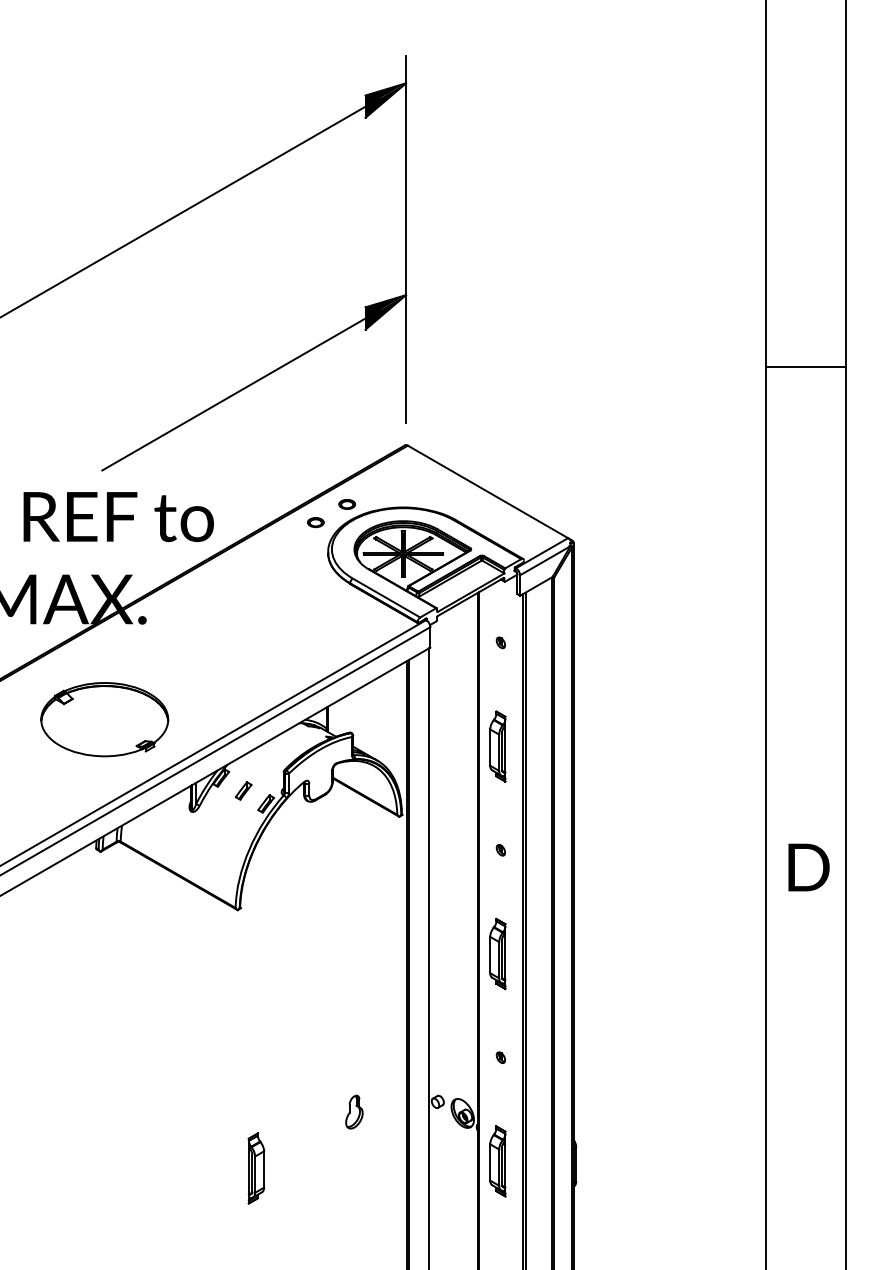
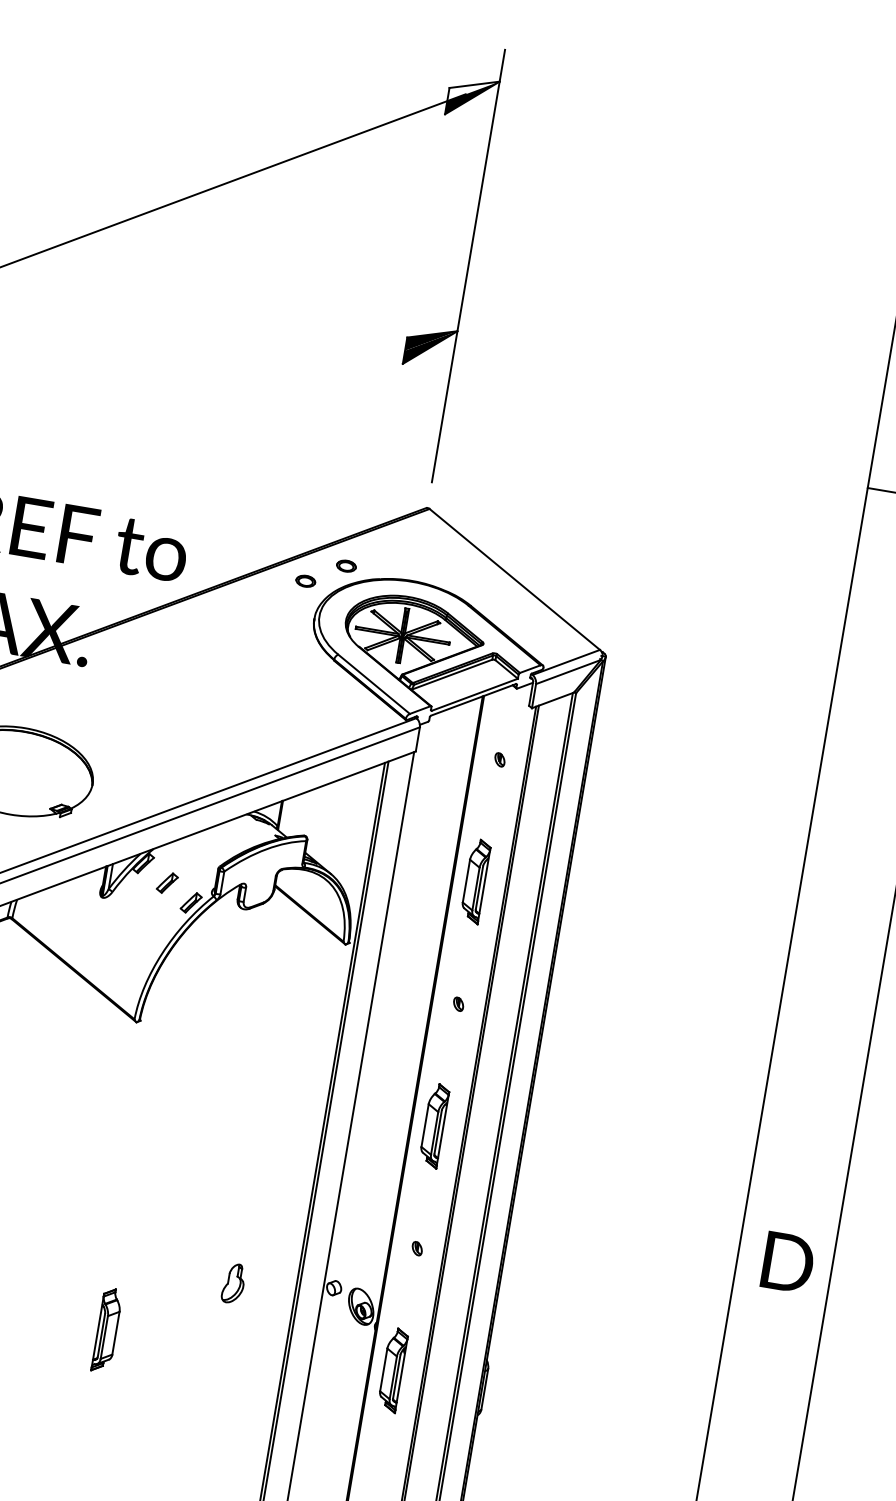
fill: (385, 94) -> (473, 90), removed
line: (240, 390) -> (243, 410), removed
text: (808, 867) -> (787, 1262), moved

